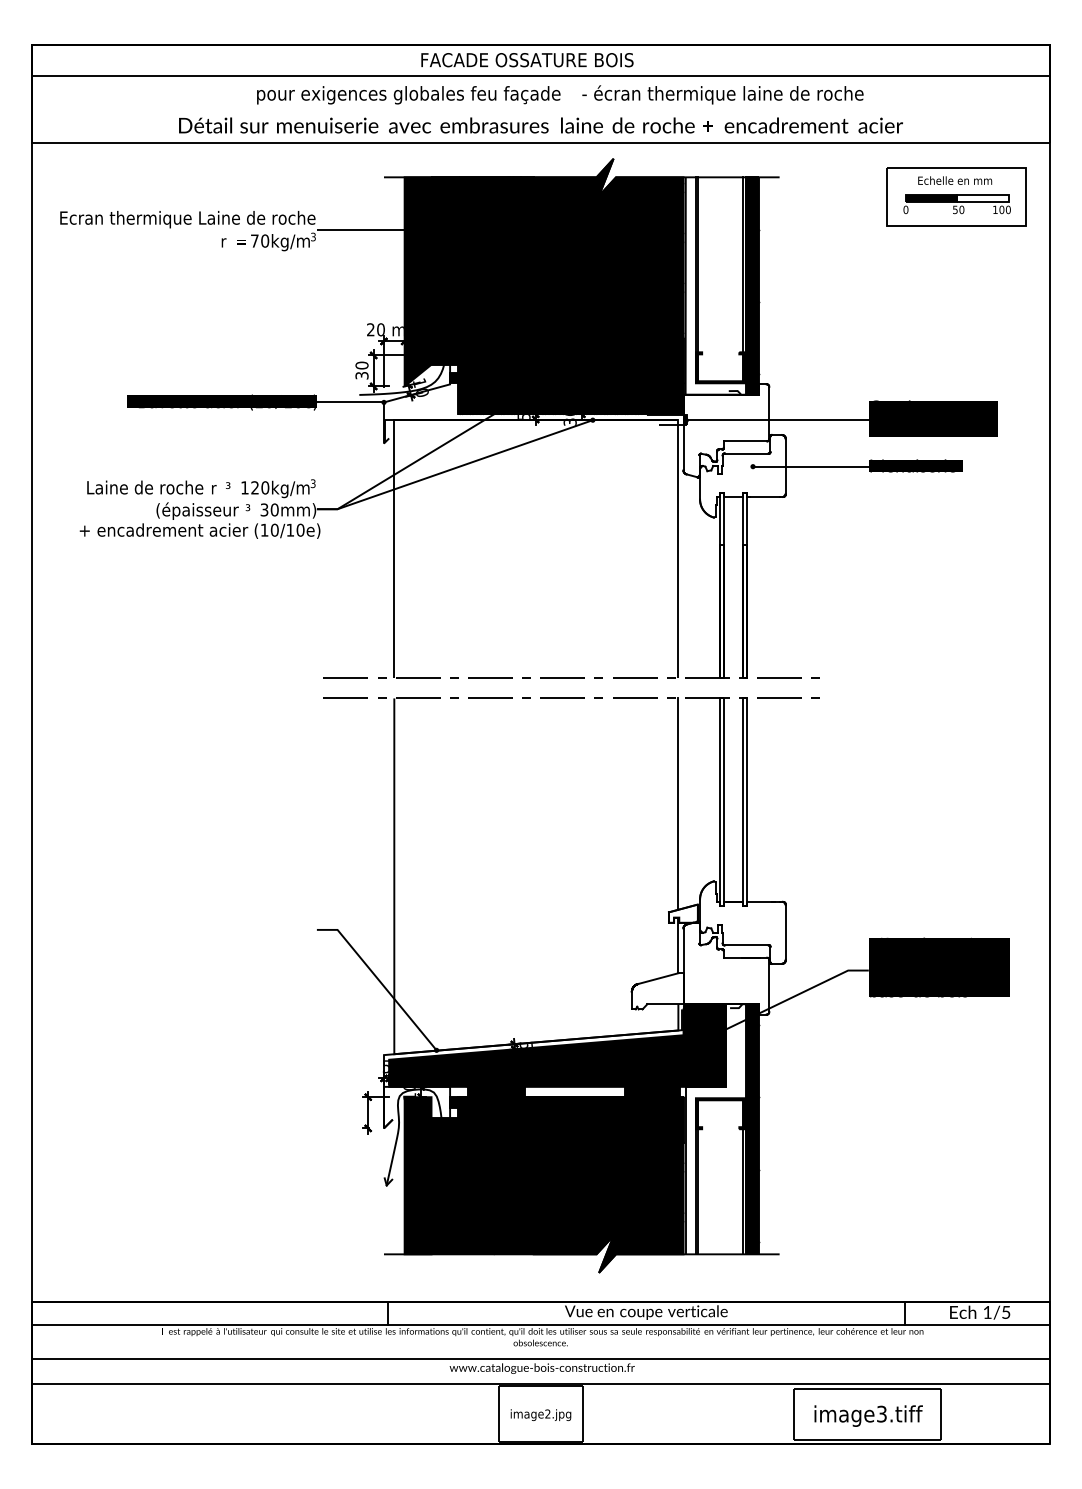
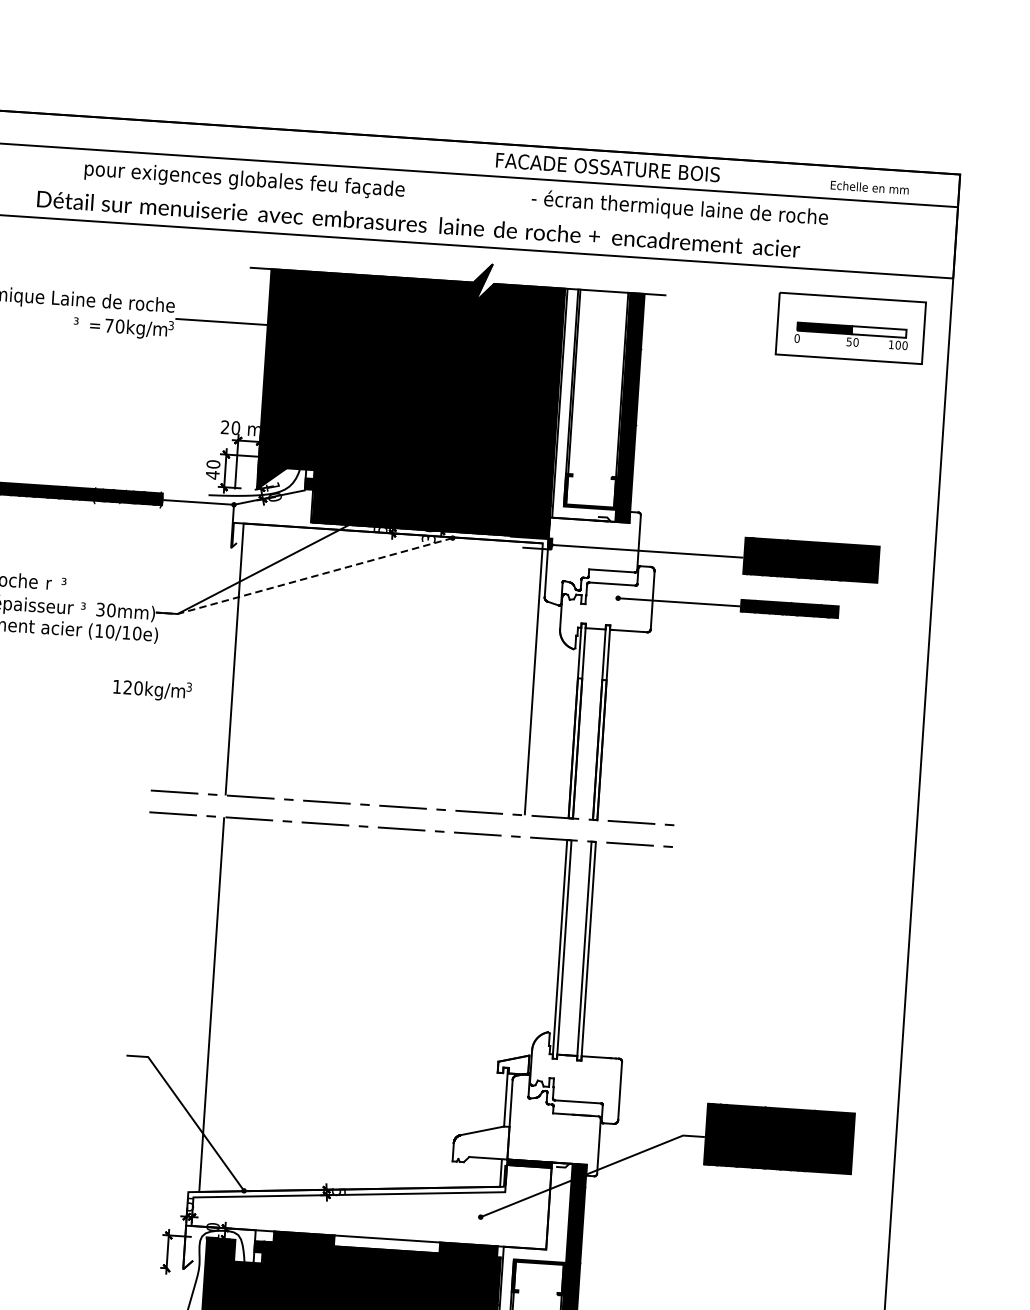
text: (527, 60) -> (608, 167), moved
text: (722, 94) -> (679, 208), moved
text: (408, 95) -> (244, 180), moved
text: (955, 180) -> (870, 187), moved
text: (223, 241) -> (76, 324), r -> ³
text: (361, 375) -> (212, 474), 30 -> 40
line: (454, 468) -> (303, 579), solid -> dashed
text: (278, 488) -> (152, 689), moved
line: (678, 803) -> (516, 947), removed
fill: (557, 1047) -> (371, 1196), removed

